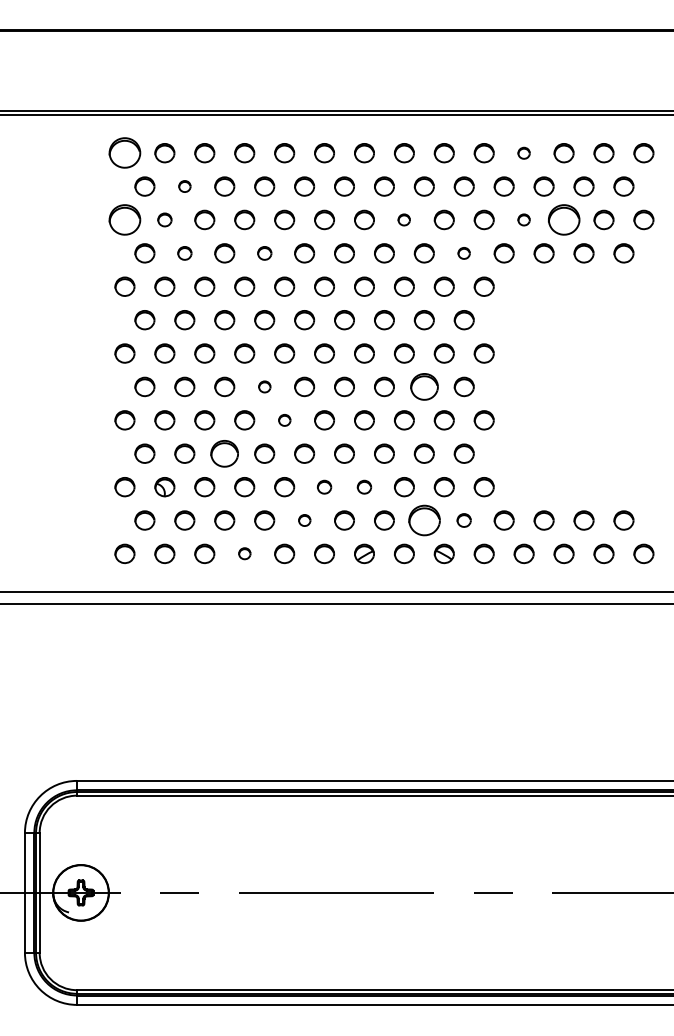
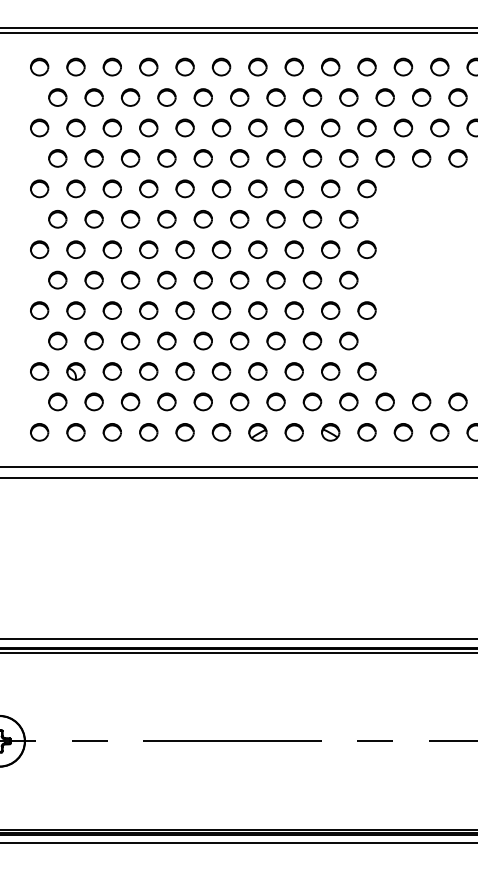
part: (124, 153) -> (39, 67), size x0.62
part: (523, 153) -> (402, 67), size x1.67
part: (184, 186) -> (93, 97), size x1.67
part: (124, 219) -> (39, 127), size x0.62
part: (164, 219) -> (75, 127), size x1.43
part: (403, 219) -> (293, 127), size x1.67
part: (523, 219) -> (402, 127), size x1.67
part: (563, 219) -> (439, 127), size x0.62
part: (184, 253) -> (93, 158), size x1.43
part: (264, 253) -> (166, 158), size x1.43
part: (463, 253) -> (348, 158), size x1.67
part: (264, 386) -> (166, 279), size x1.67
part: (423, 386) -> (311, 279), size x0.71
part: (284, 420) -> (185, 310), size x1.67
part: (224, 453) -> (130, 340), size x0.71
part: (324, 487) -> (221, 371), size x1.43
part: (364, 487) -> (257, 371), size x1.43
part: (304, 520) -> (203, 401), size x1.67
part: (423, 520) -> (311, 401), size x0.62
part: (463, 520) -> (348, 401), size x1.43
part: (244, 553) -> (148, 431), size x1.67

